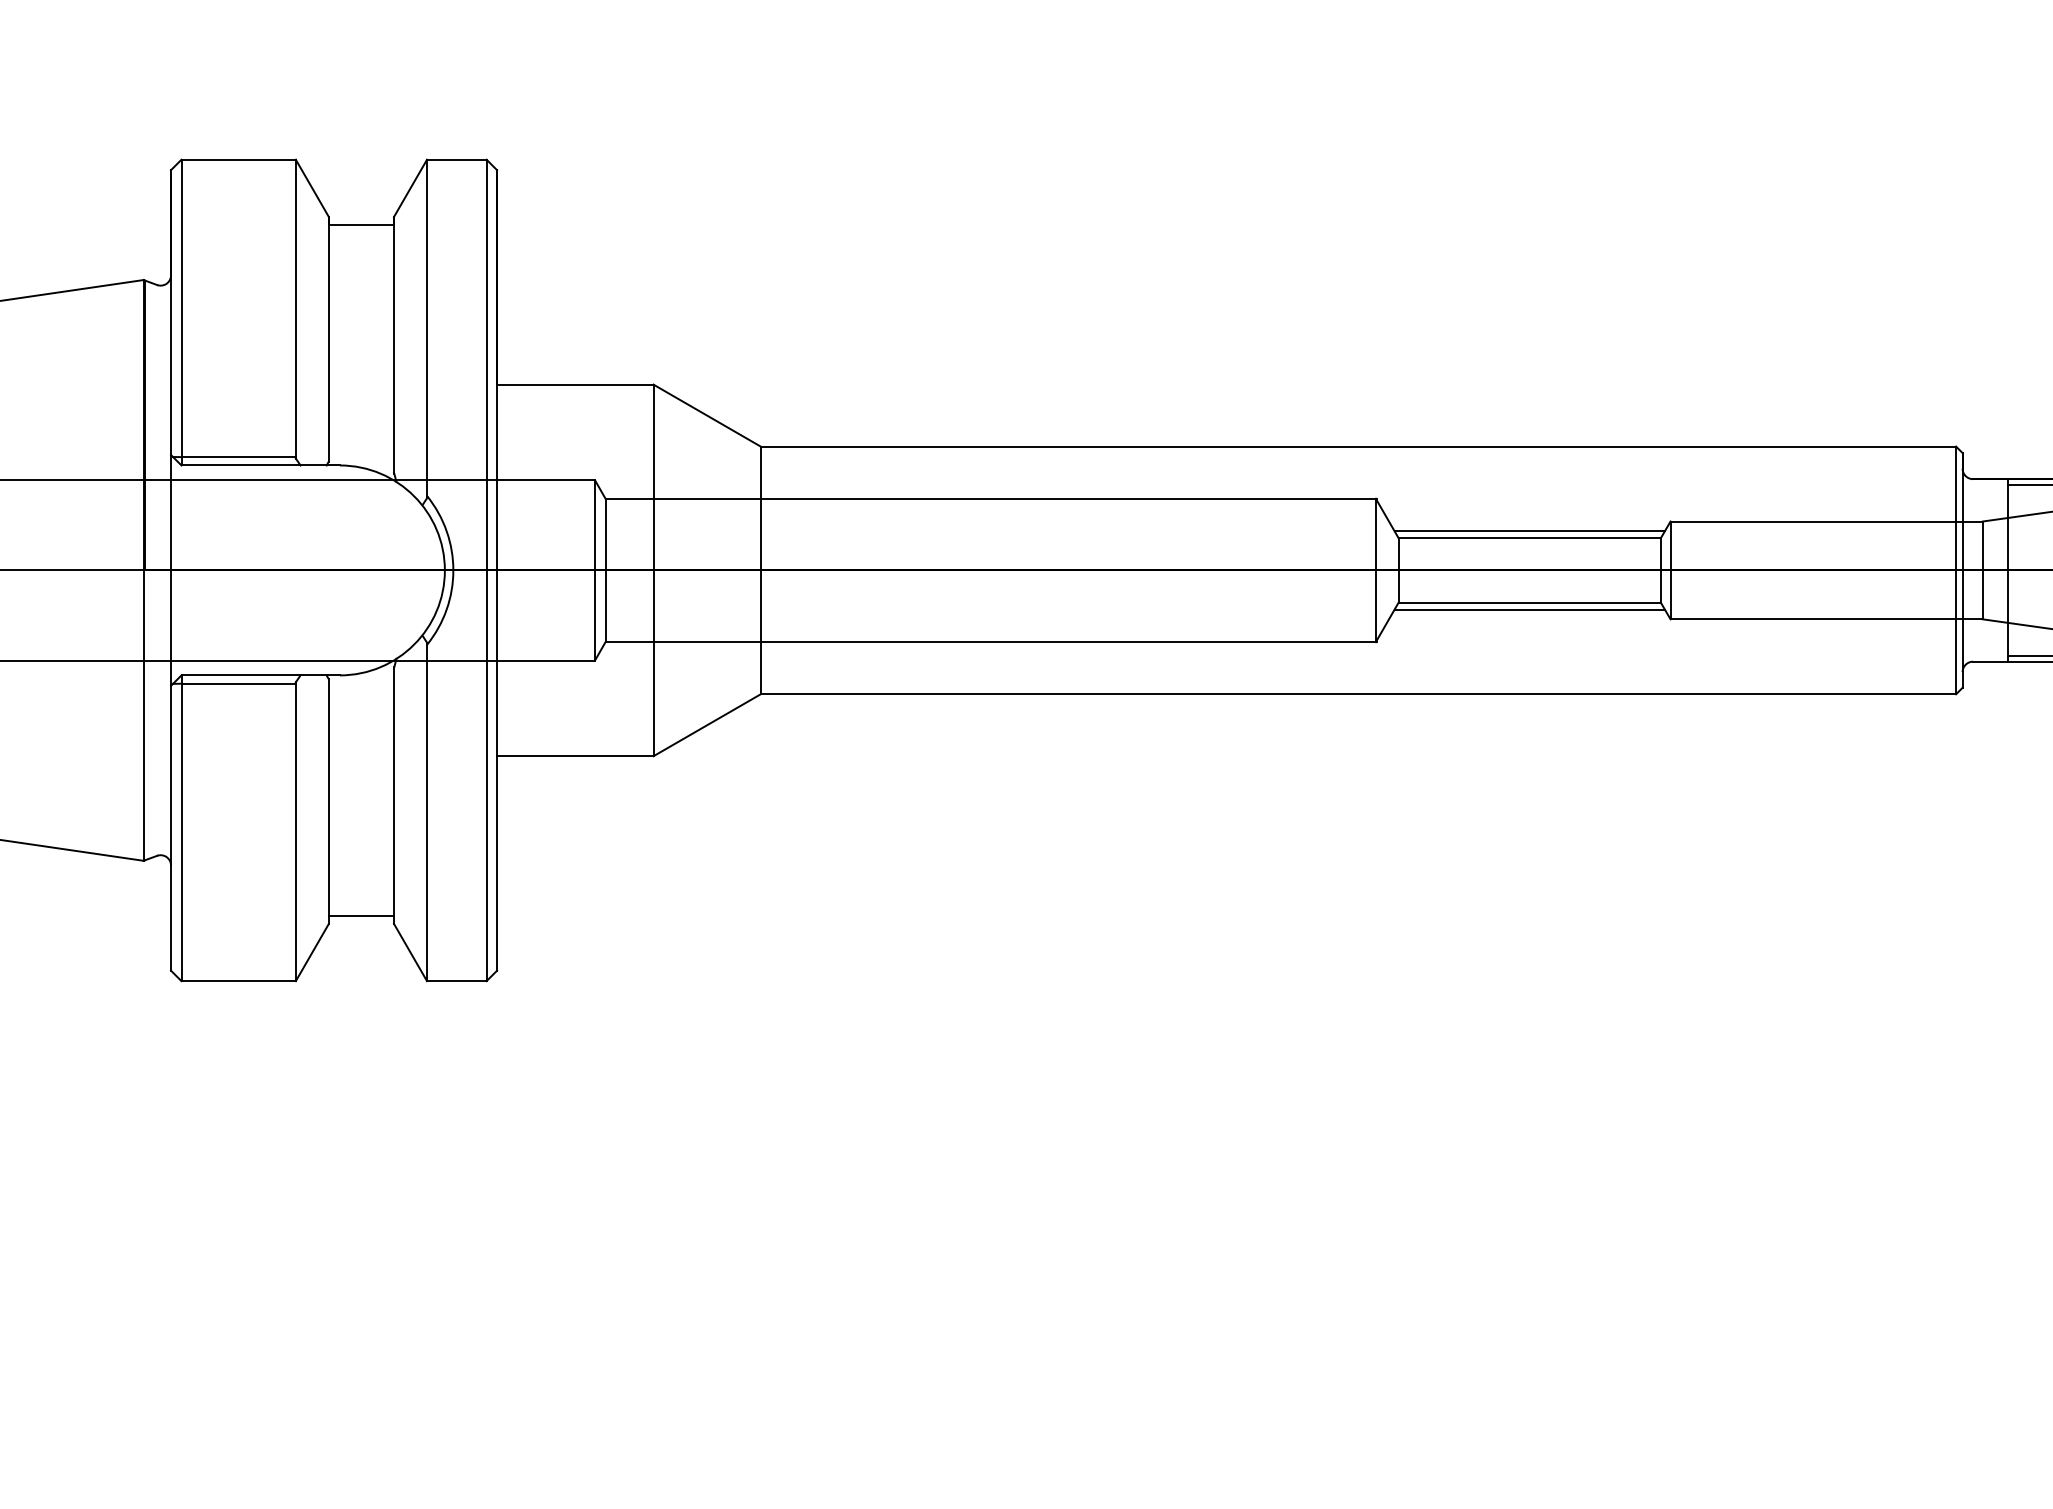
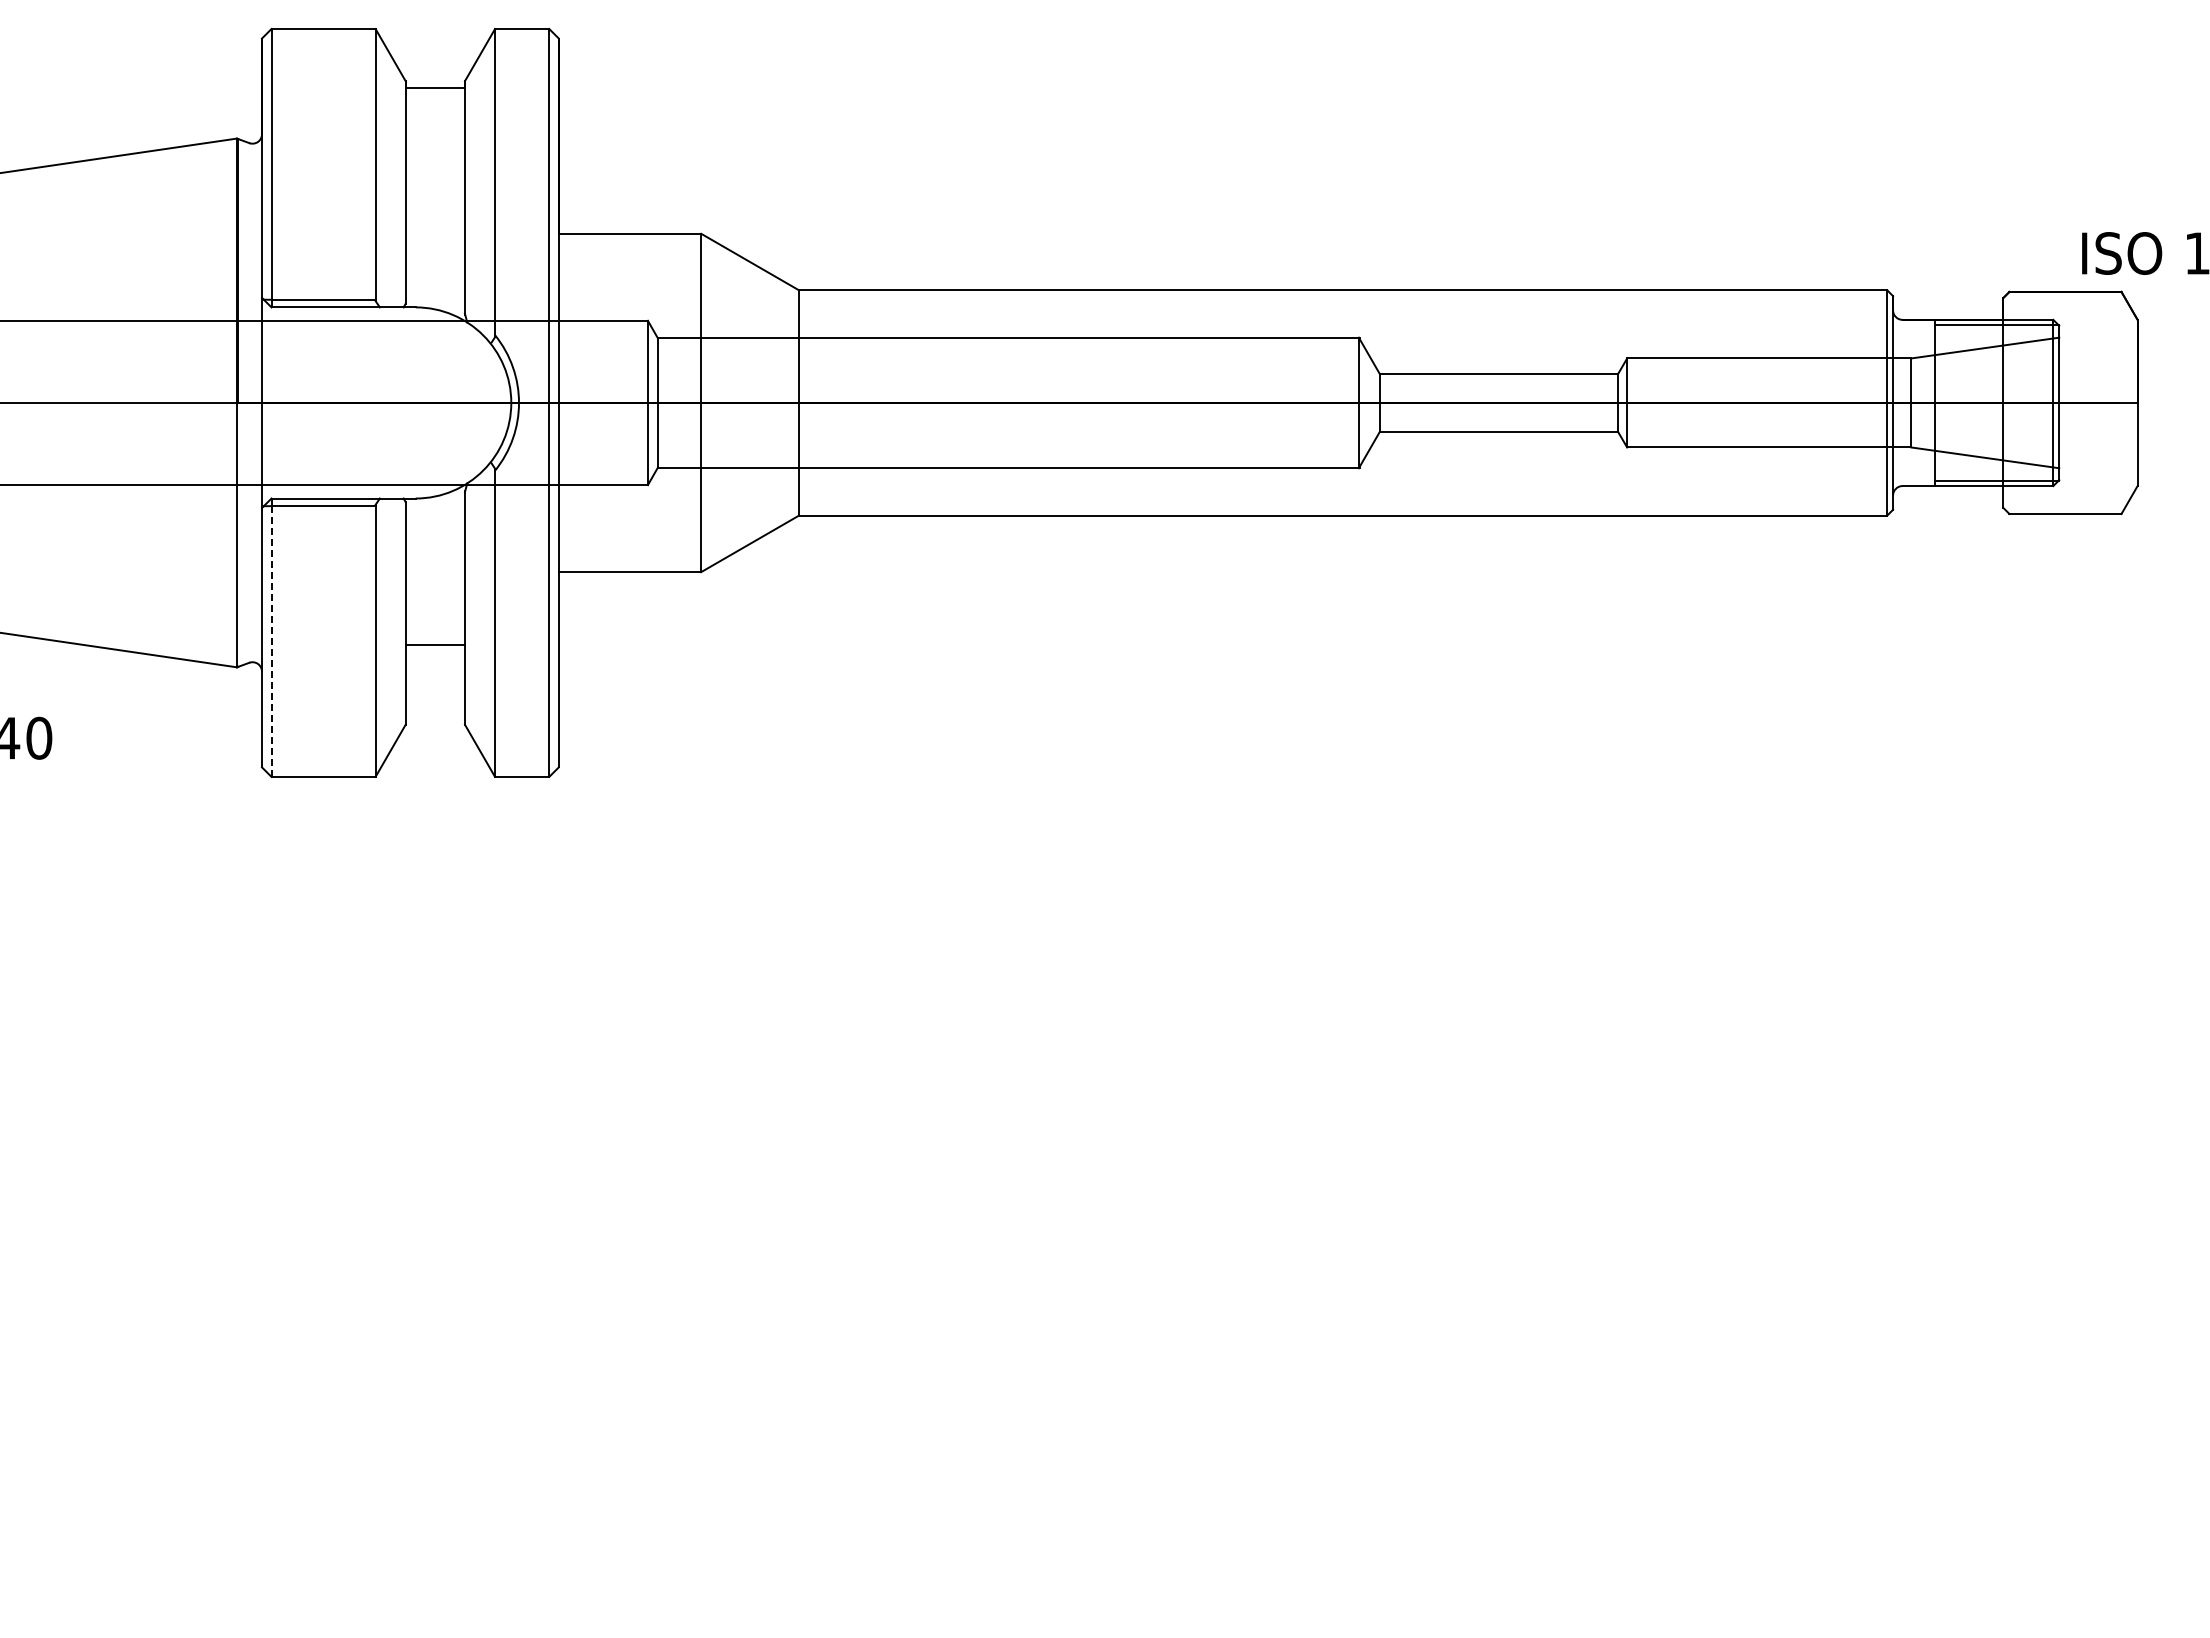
line: (1529, 531) -> (1498, 367), removed
line: (1529, 609) -> (1498, 438), removed
line: (181, 833) -> (271, 642), solid -> dashed
line: (361, 915) -> (435, 644), moved

